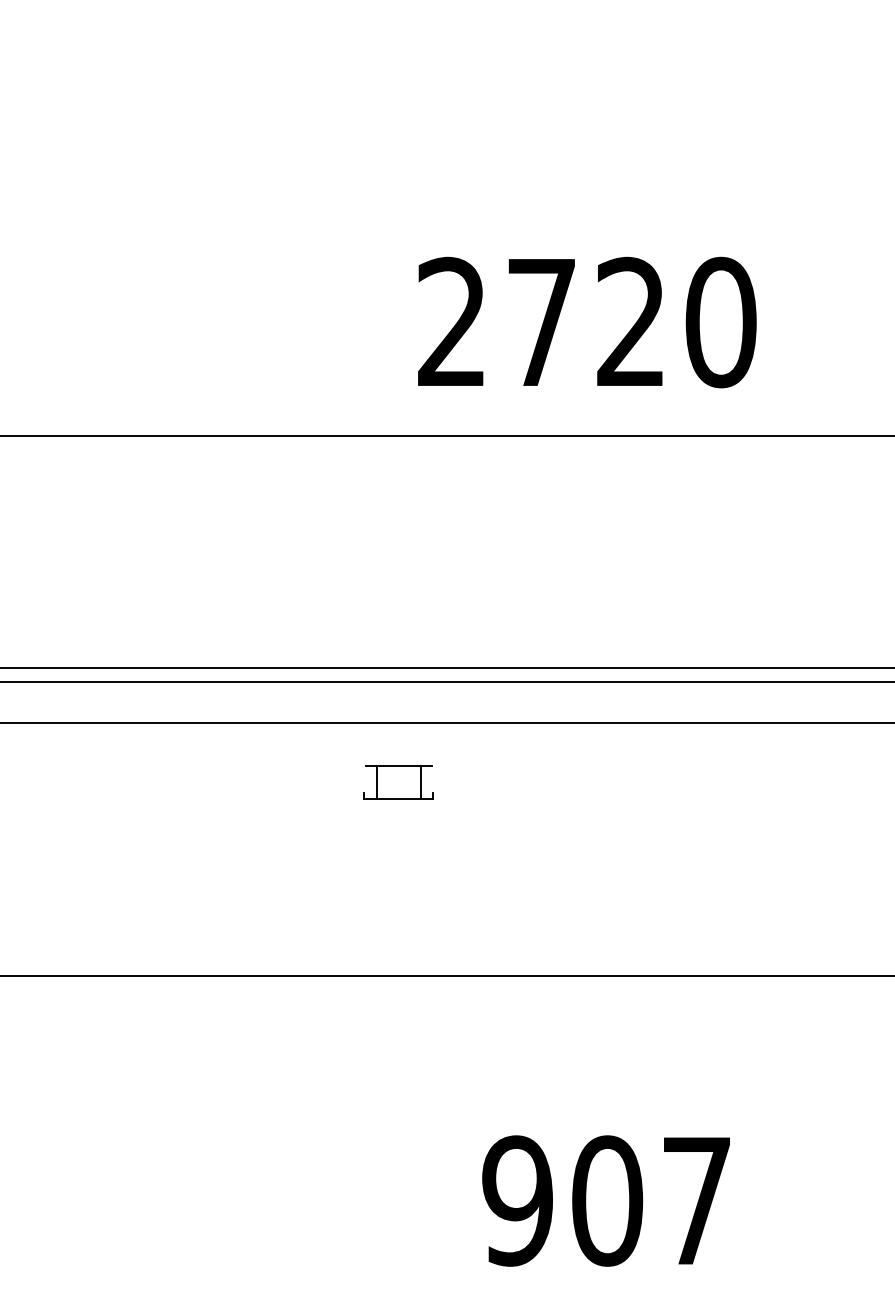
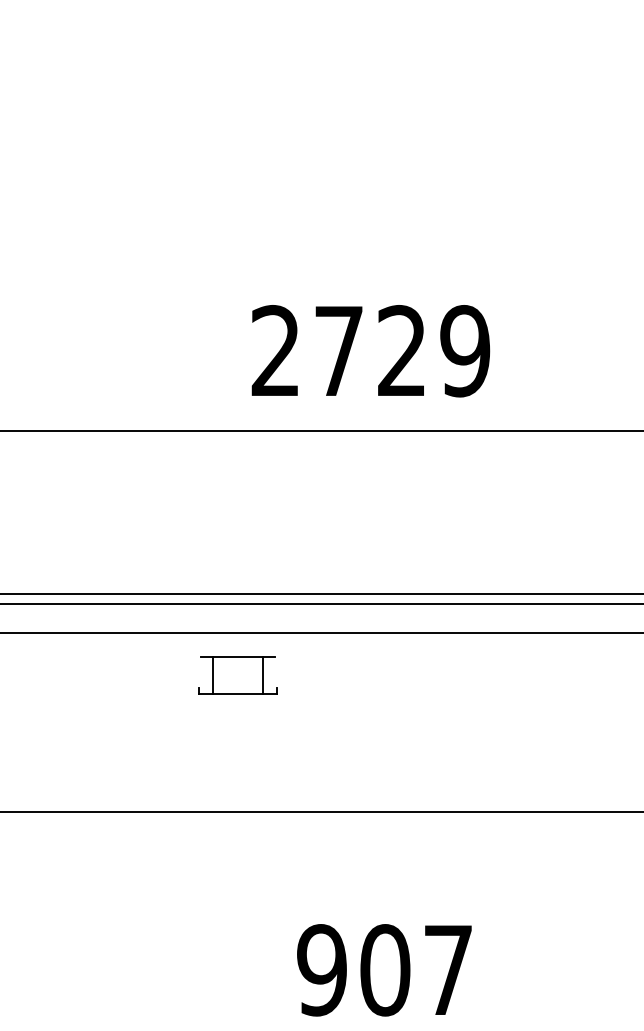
text: (721, 322) -> (465, 351), 2720 -> 2729
part: (397, 781) -> (237, 674), size x1.6

